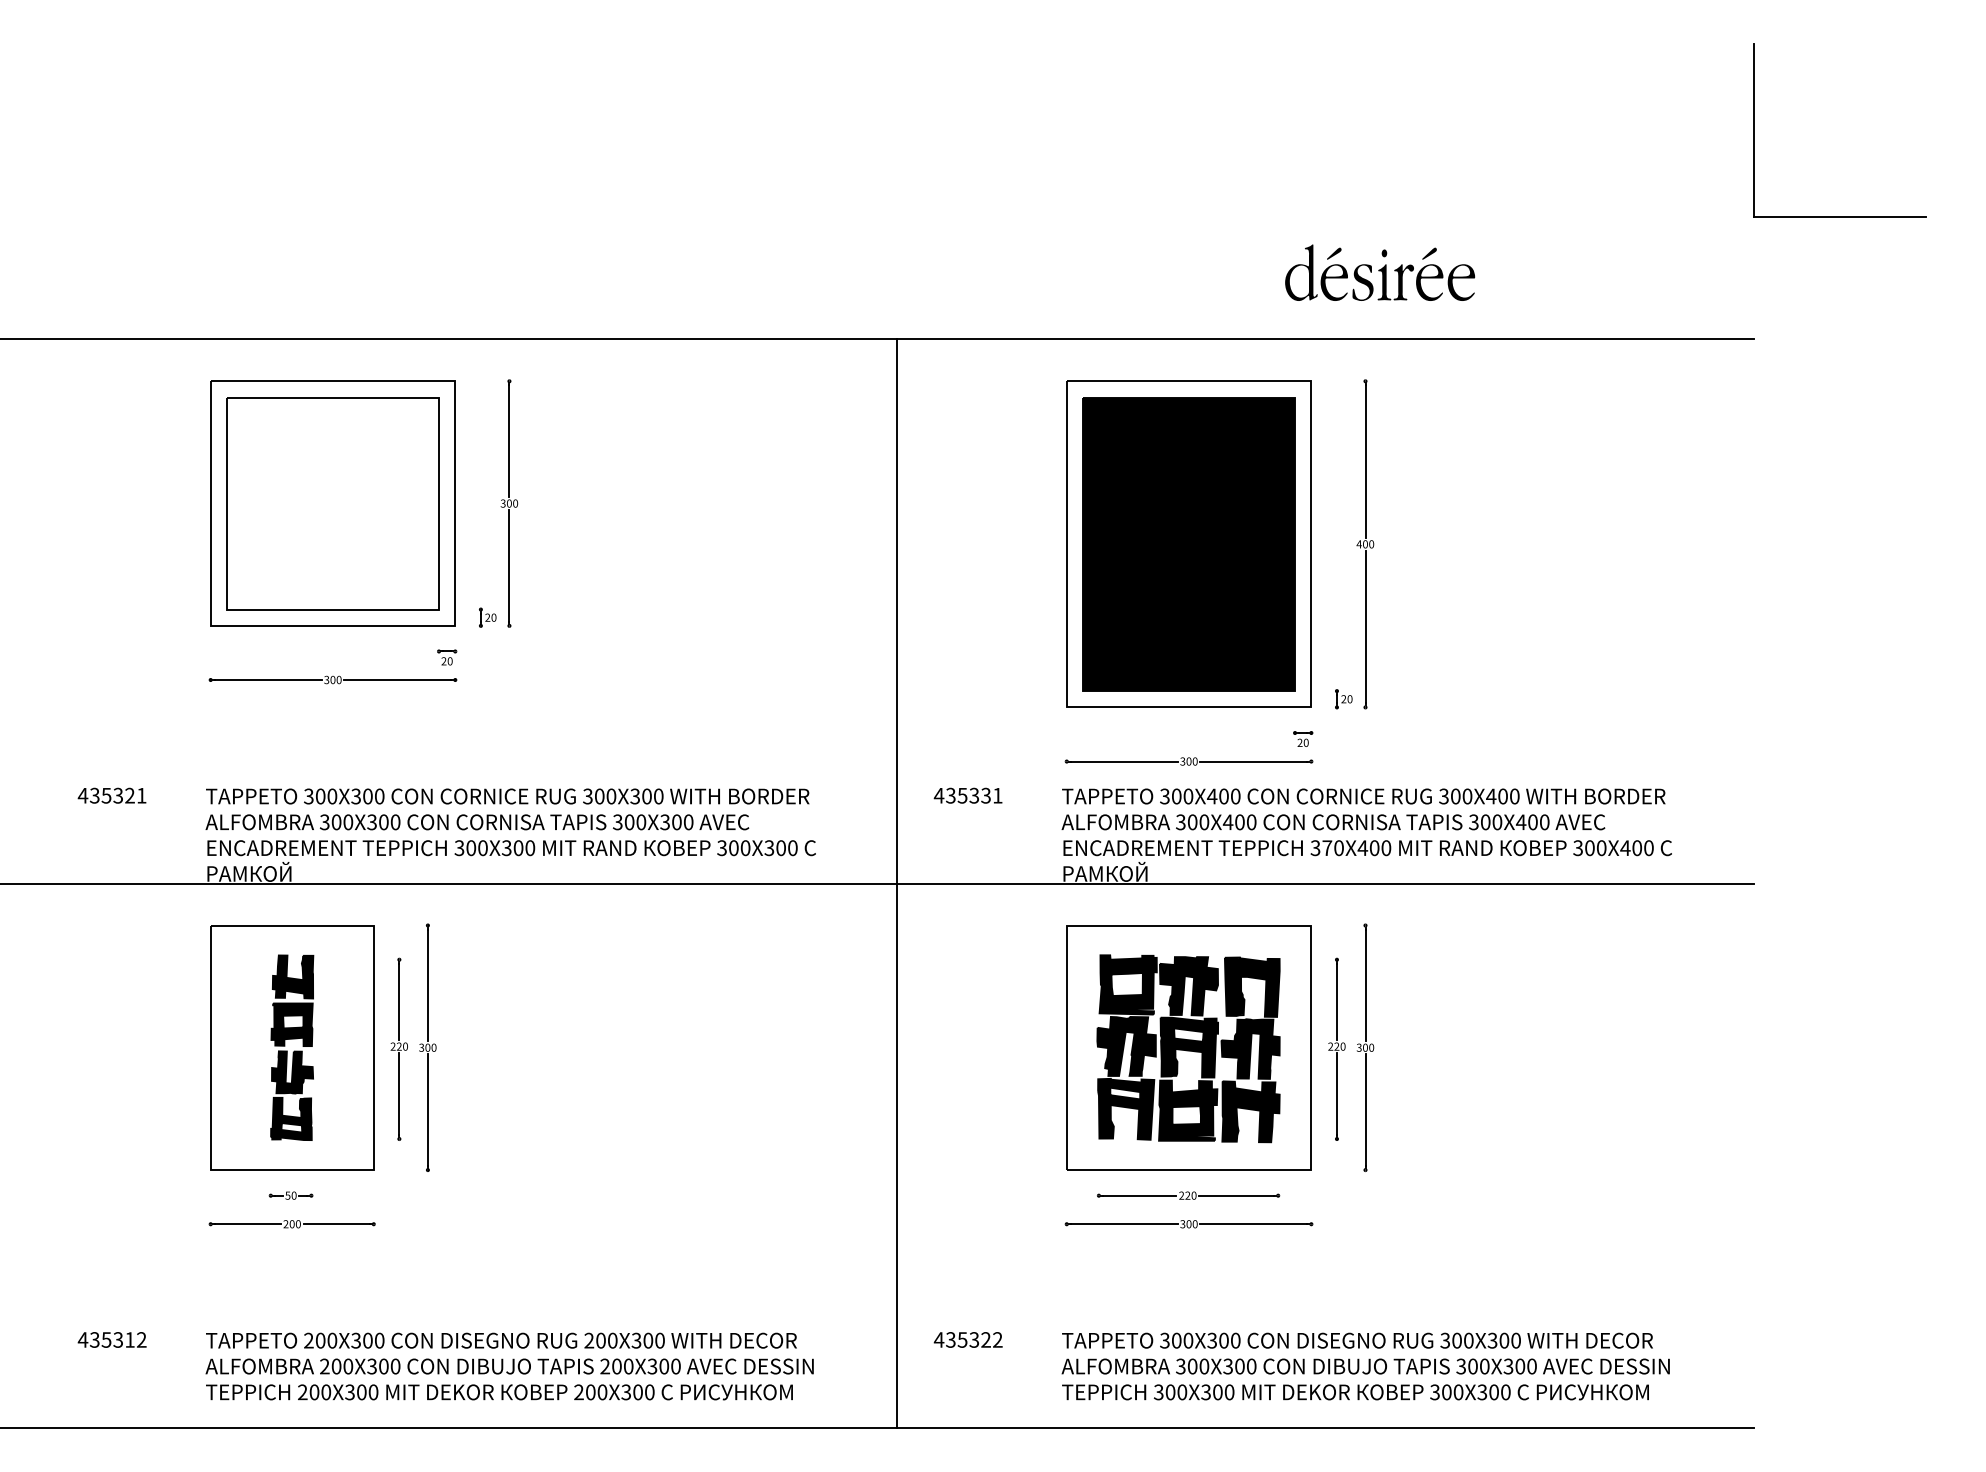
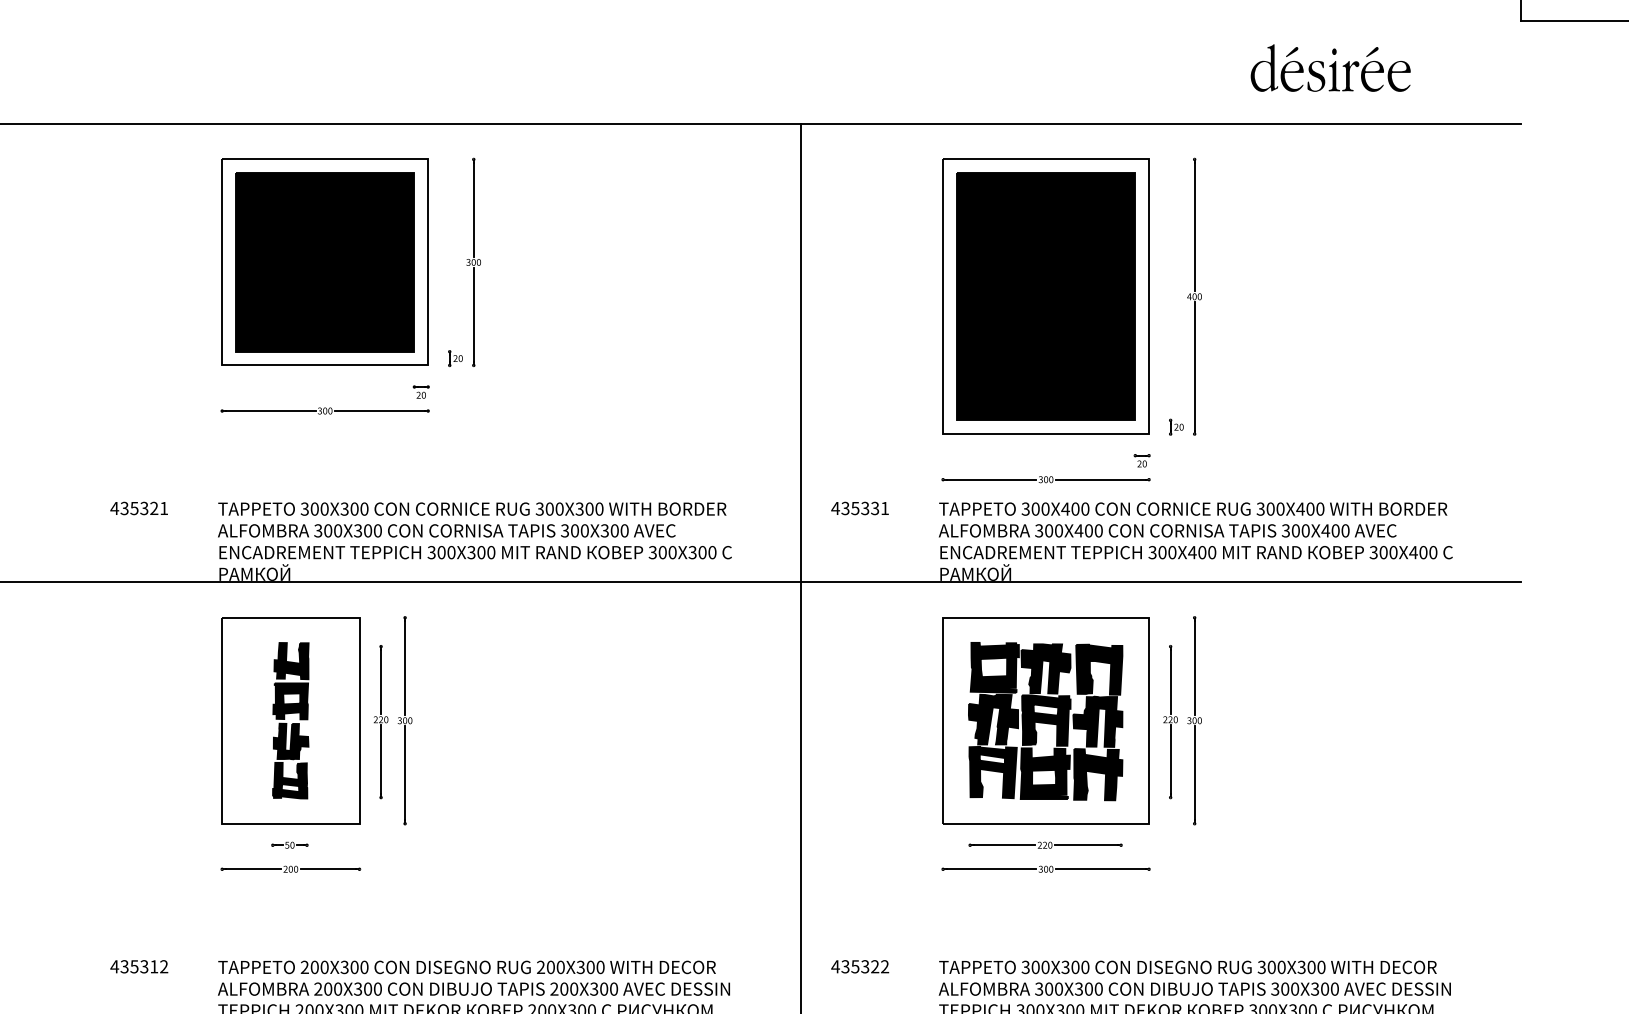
part: (1380, 272) -> (1331, 67), moved
fill: (332, 503) -> (324, 262), added
text: (1327, 848) -> (1162, 552), 370X400 -> 300X400

